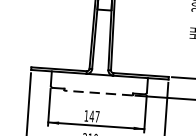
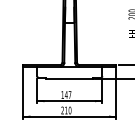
line: (98, 92) -> (69, 78), dashed -> solid

